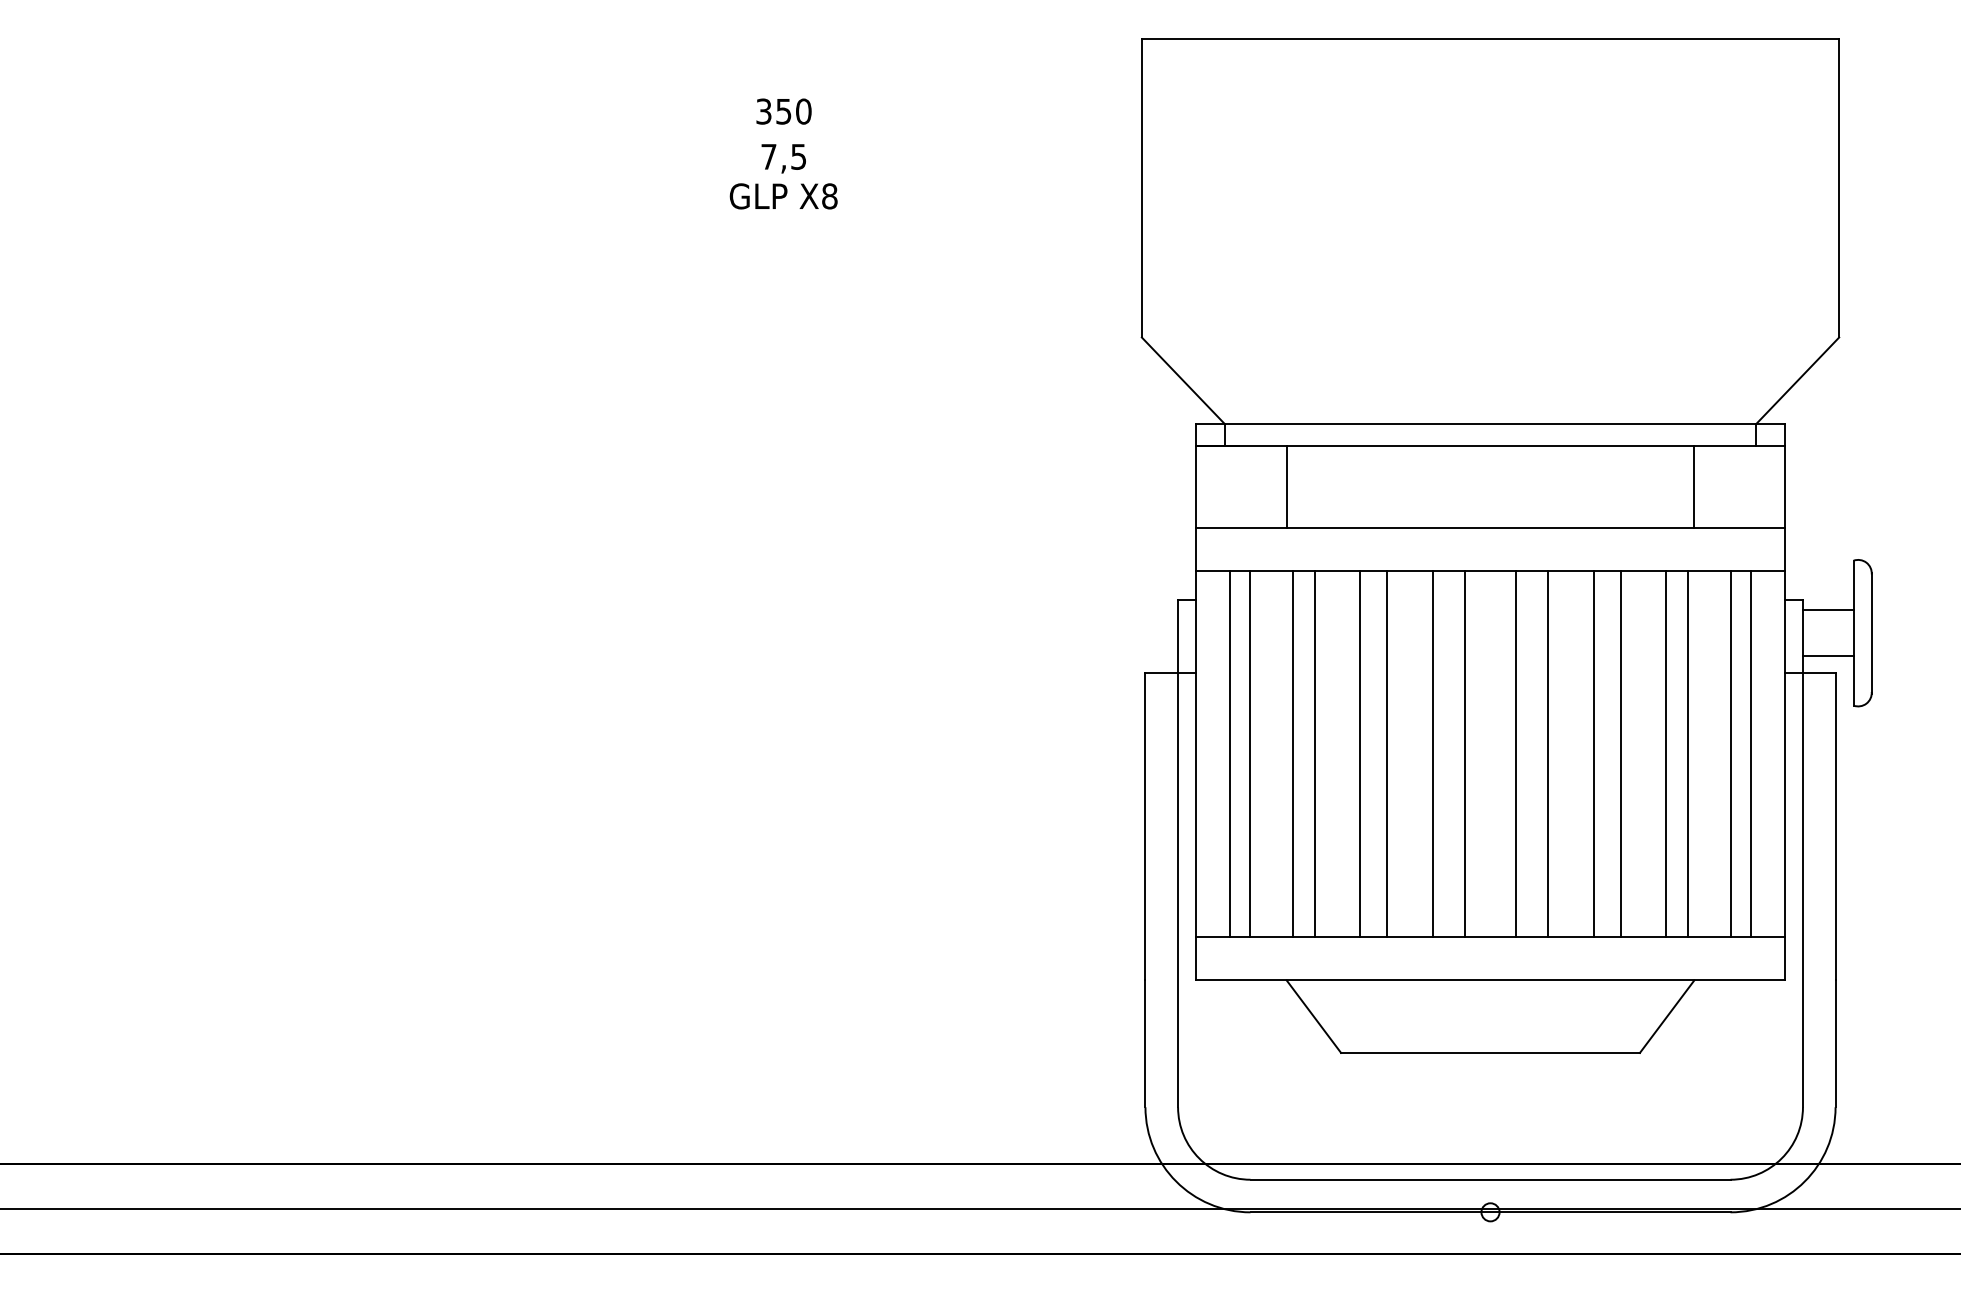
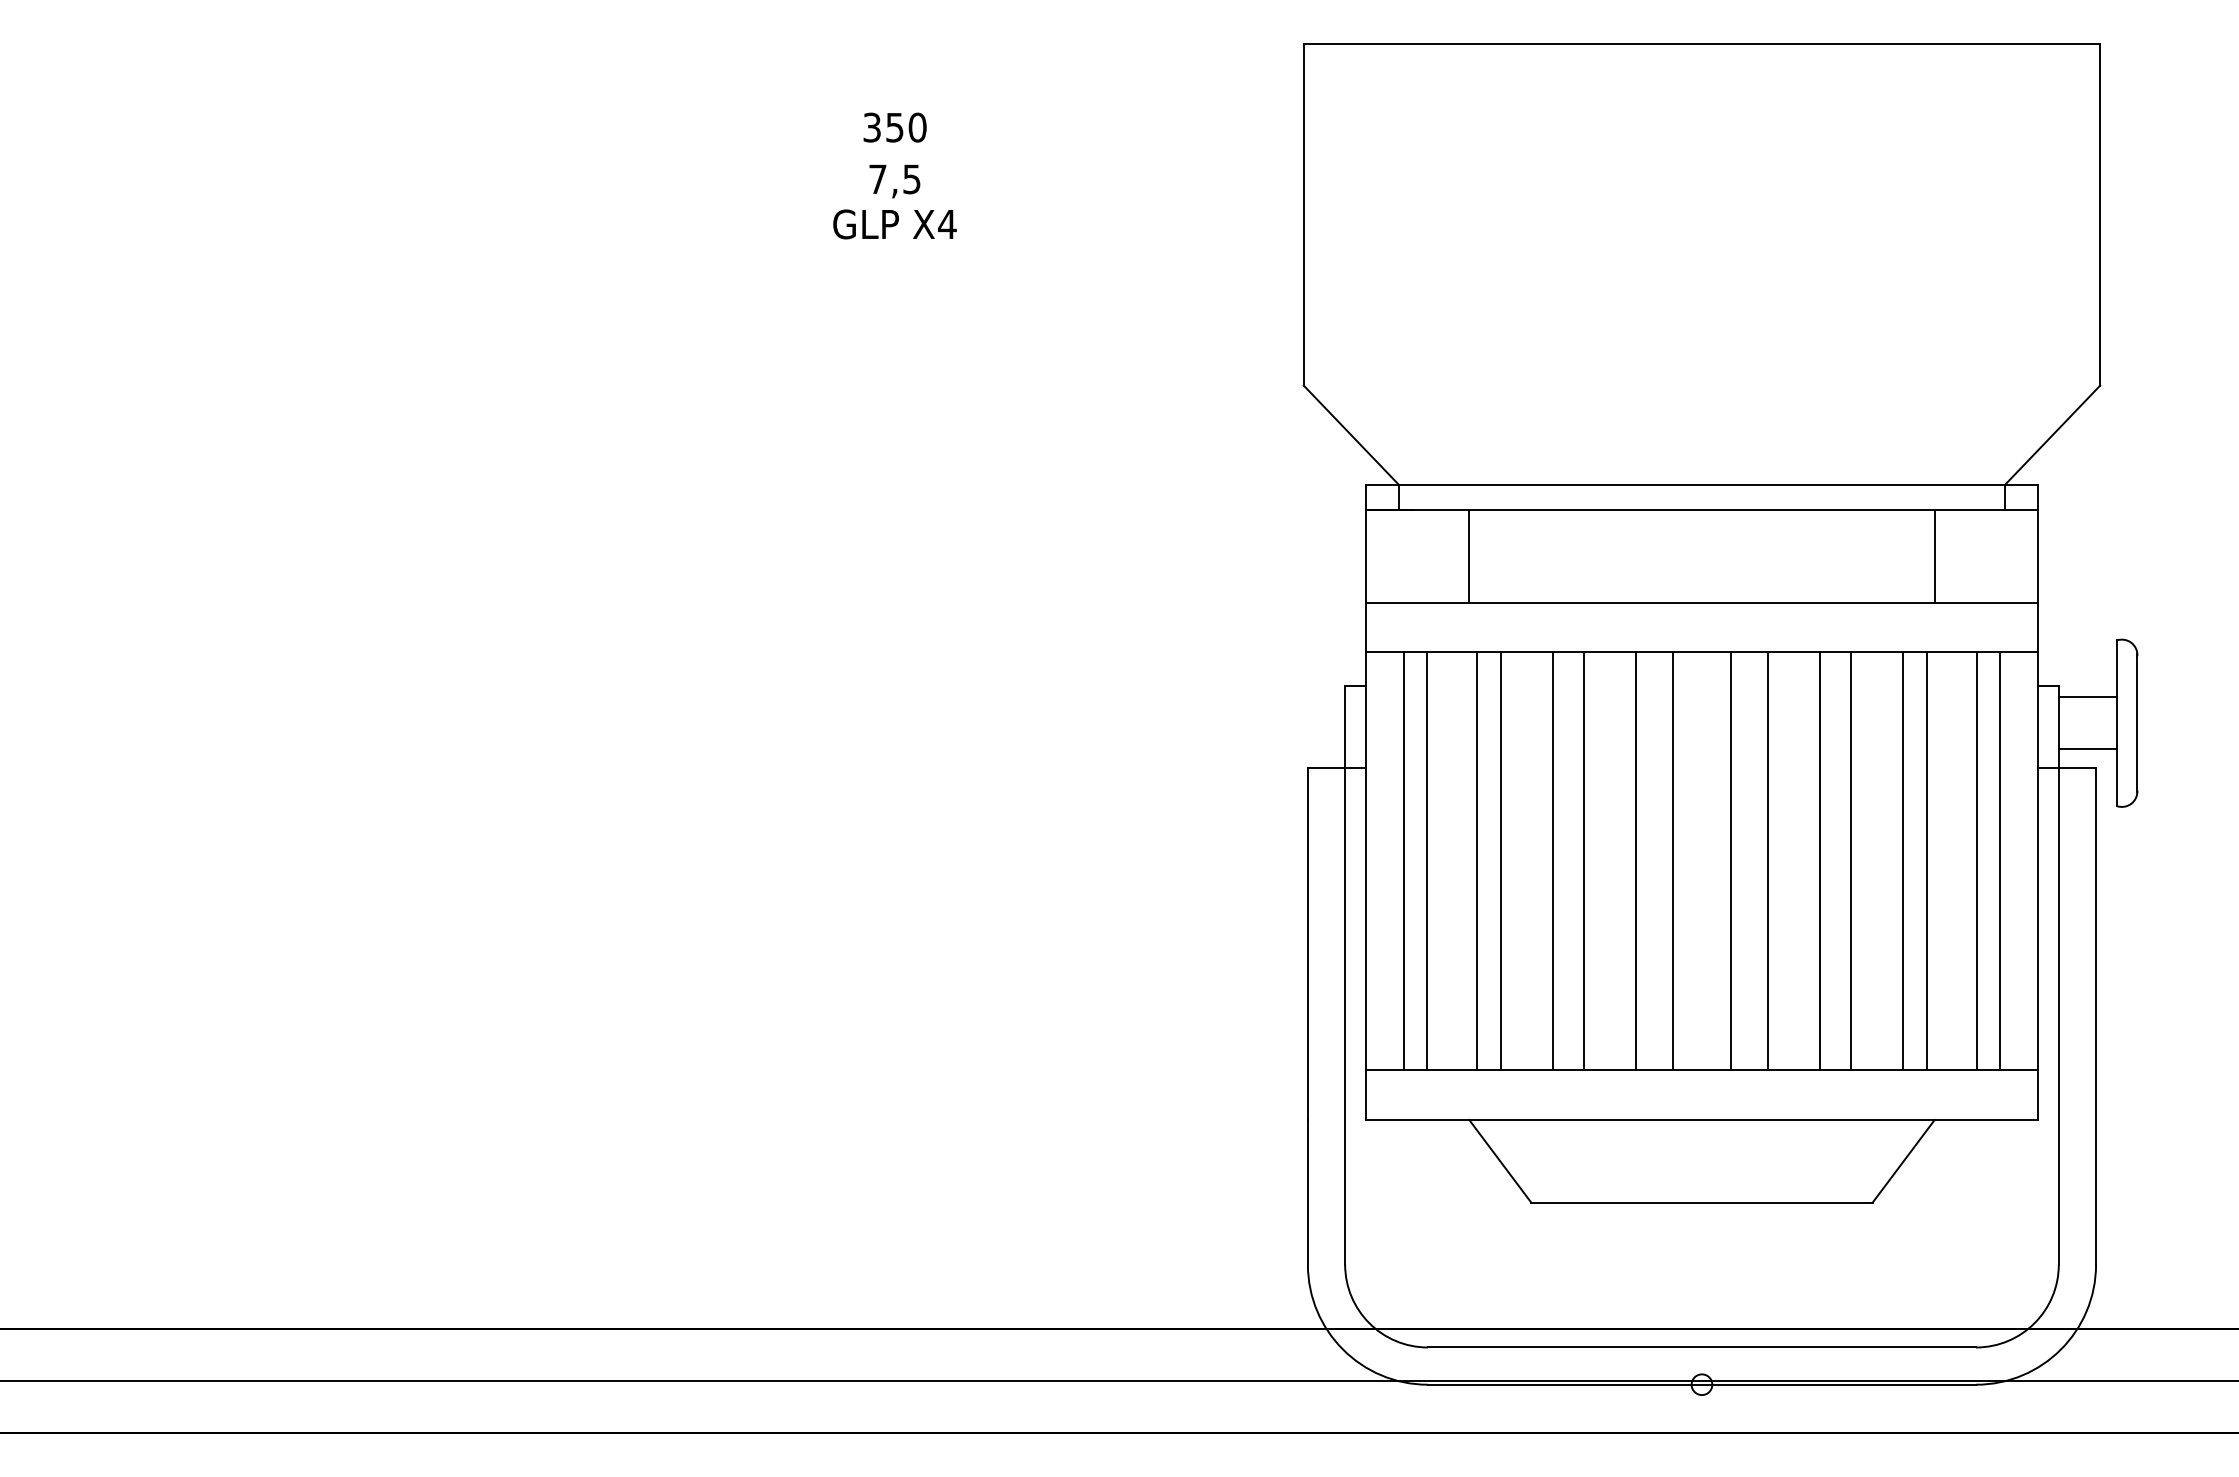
text: (829, 196) -> (946, 224), X8 -> X4

